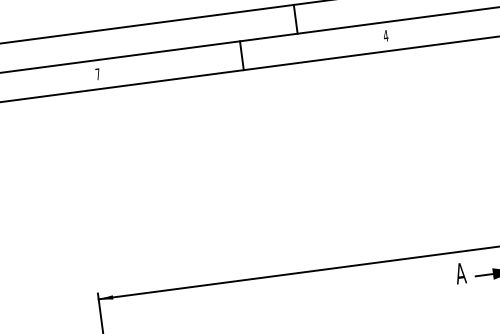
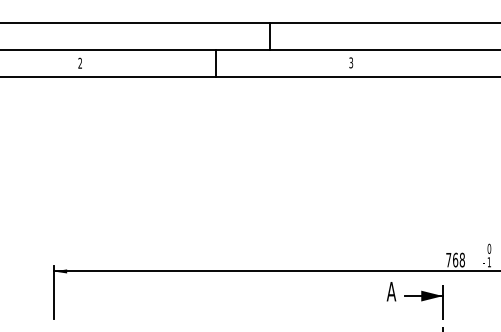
text: (386, 35) -> (351, 62), 4 -> 3
text: (98, 74) -> (80, 63), 7 -> 2

